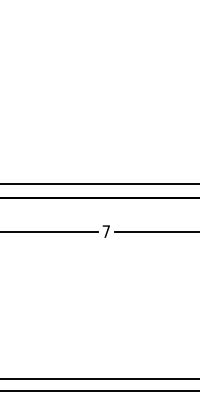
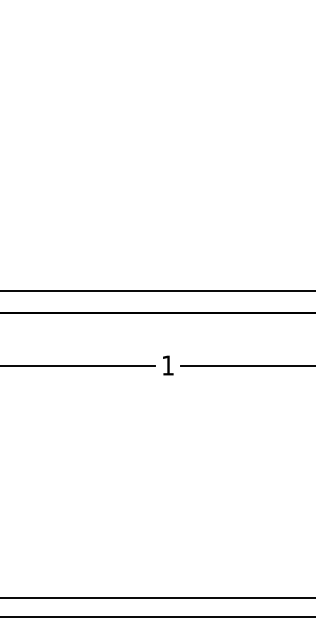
text: (105, 231) -> (166, 365), 7 -> 1

